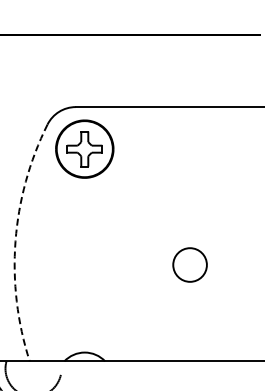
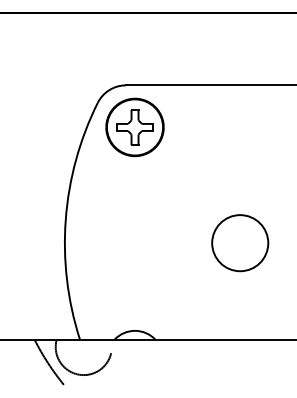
arc: (15, 241) -> (65, 219), dashed -> solid
circle: (190, 265) -> (240, 243), size x1.67

